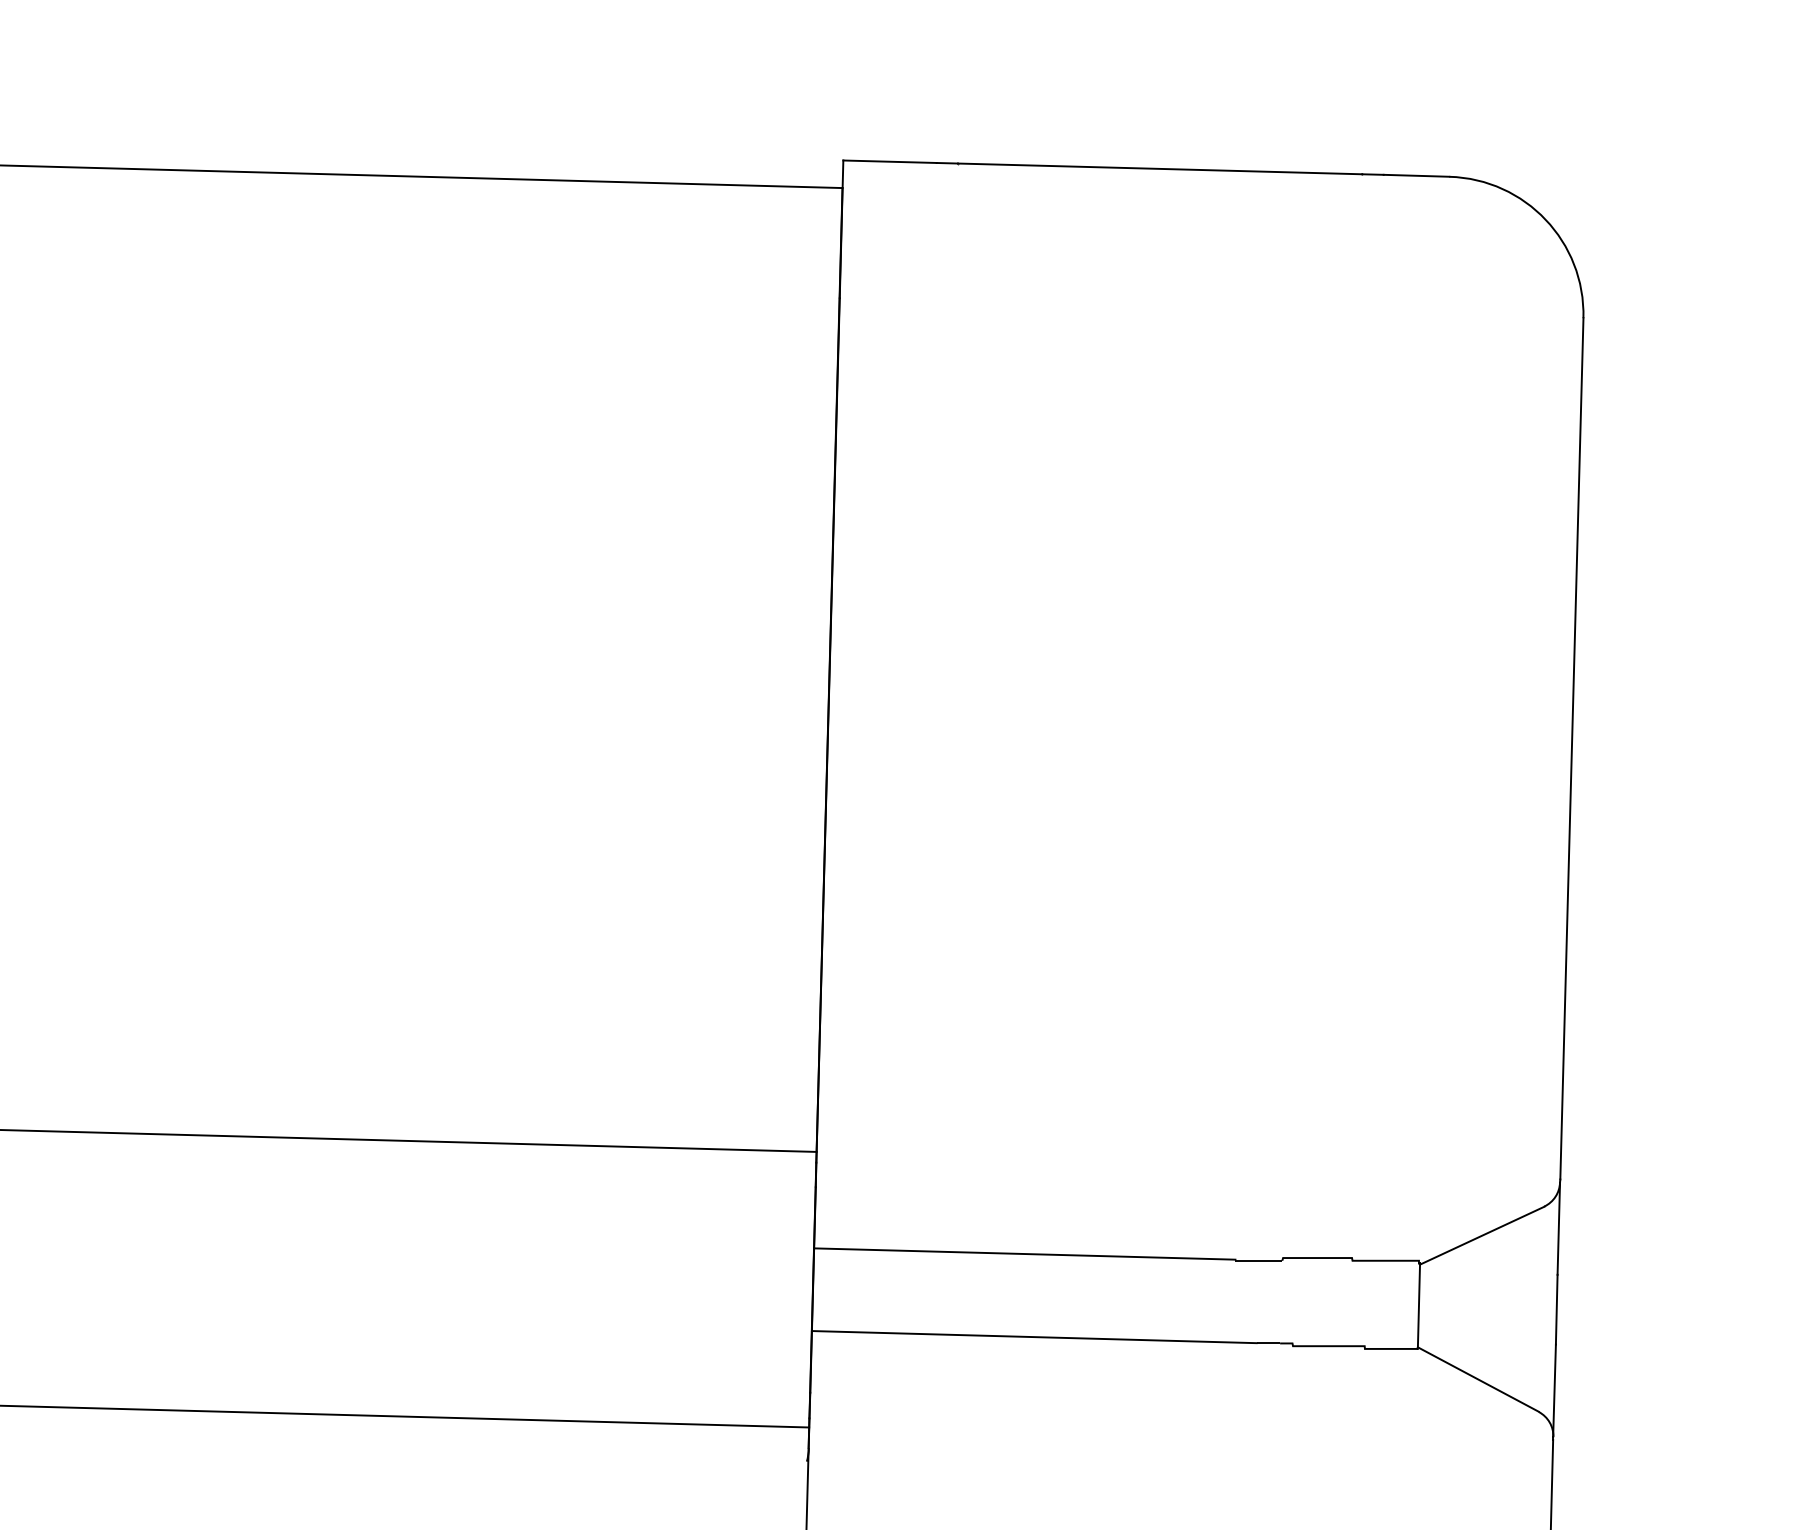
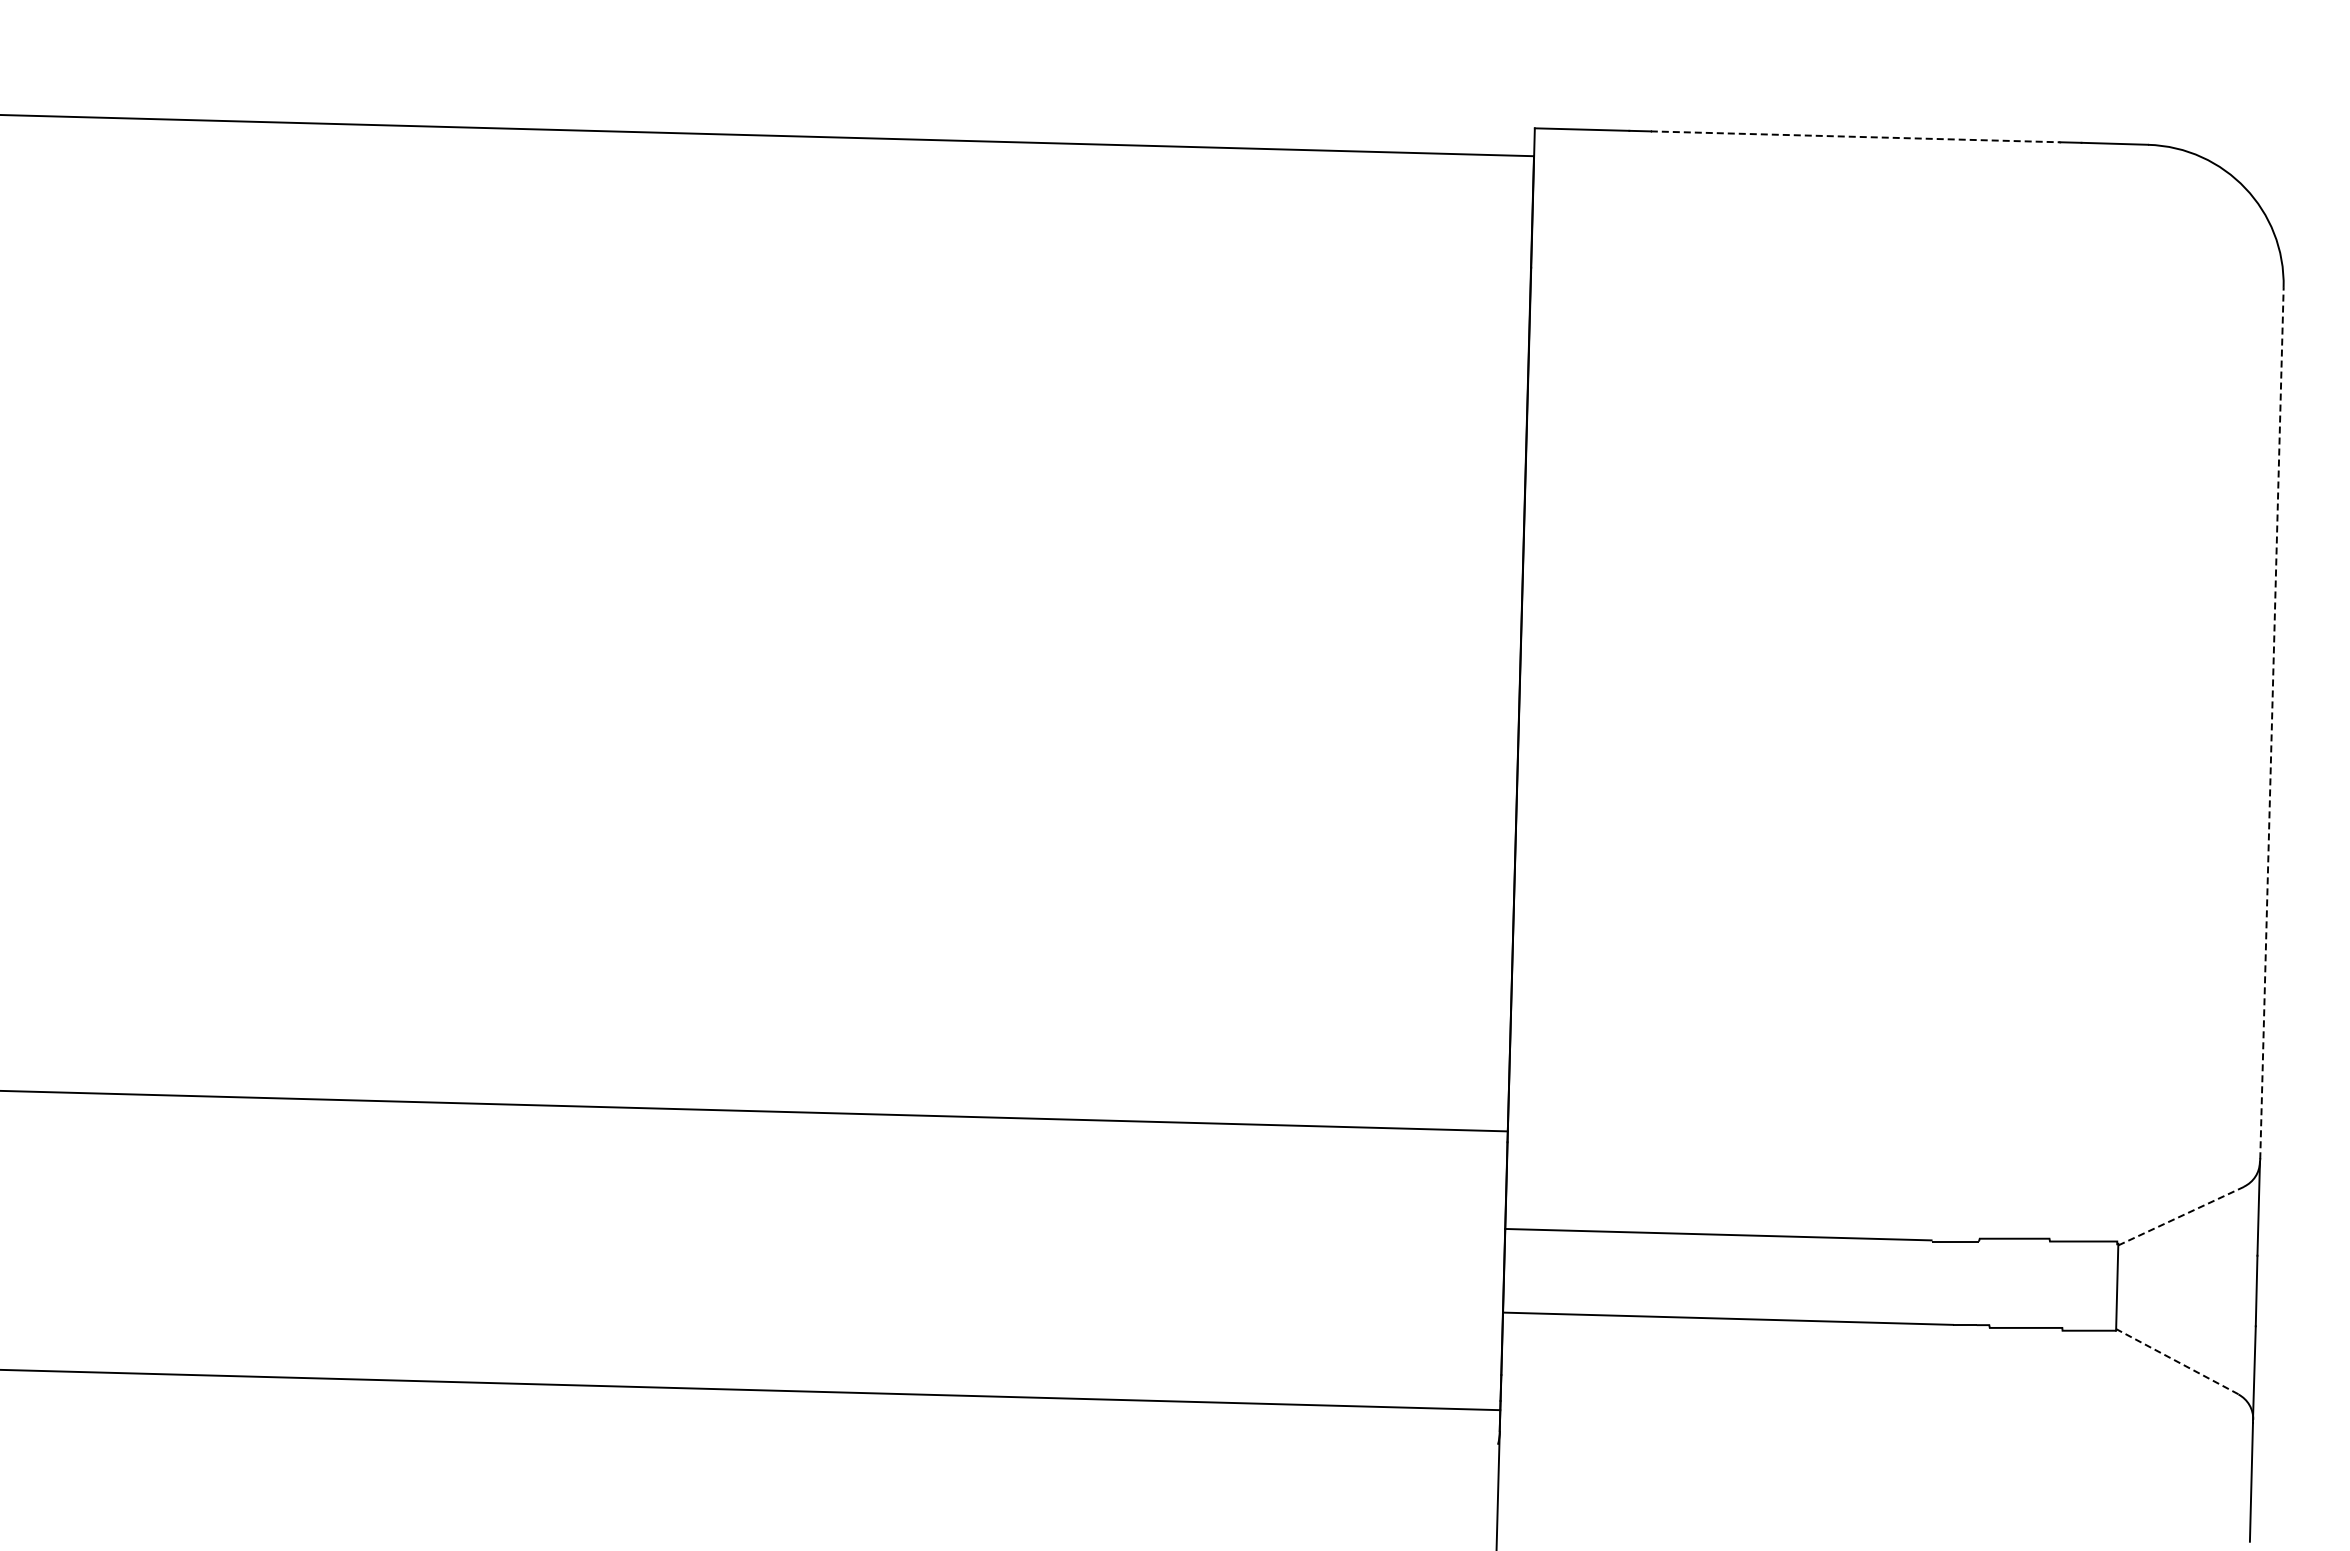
line: (1160, 168) -> (1855, 136), solid -> dashed
line: (1571, 748) -> (2271, 723), solid -> dashed
line: (1482, 1235) -> (2181, 1215), solid -> dashed
line: (1477, 1379) -> (2176, 1361), solid -> dashed

